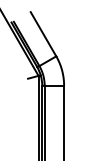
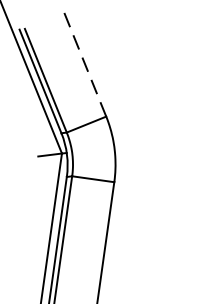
line: (43, 34) -> (85, 65), solid -> dashed

